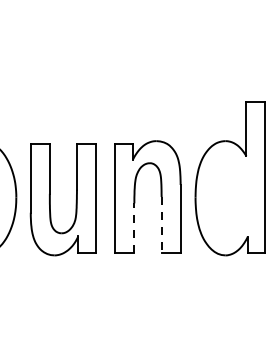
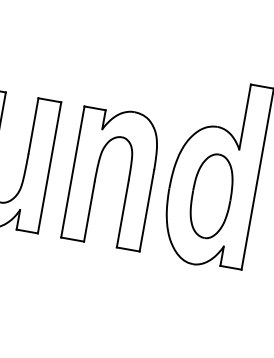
part: (230, 197) -> (211, 195), added
line: (161, 224) -> (122, 213), dashed -> solid
line: (134, 228) -> (89, 212), dashed -> solid

